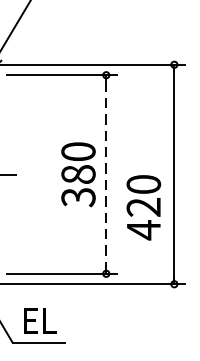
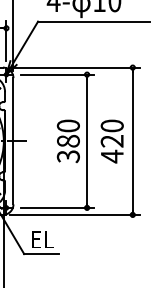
line: (106, 174) -> (87, 141), dashed -> solid
text: (142, 207) -> (111, 141), moved

